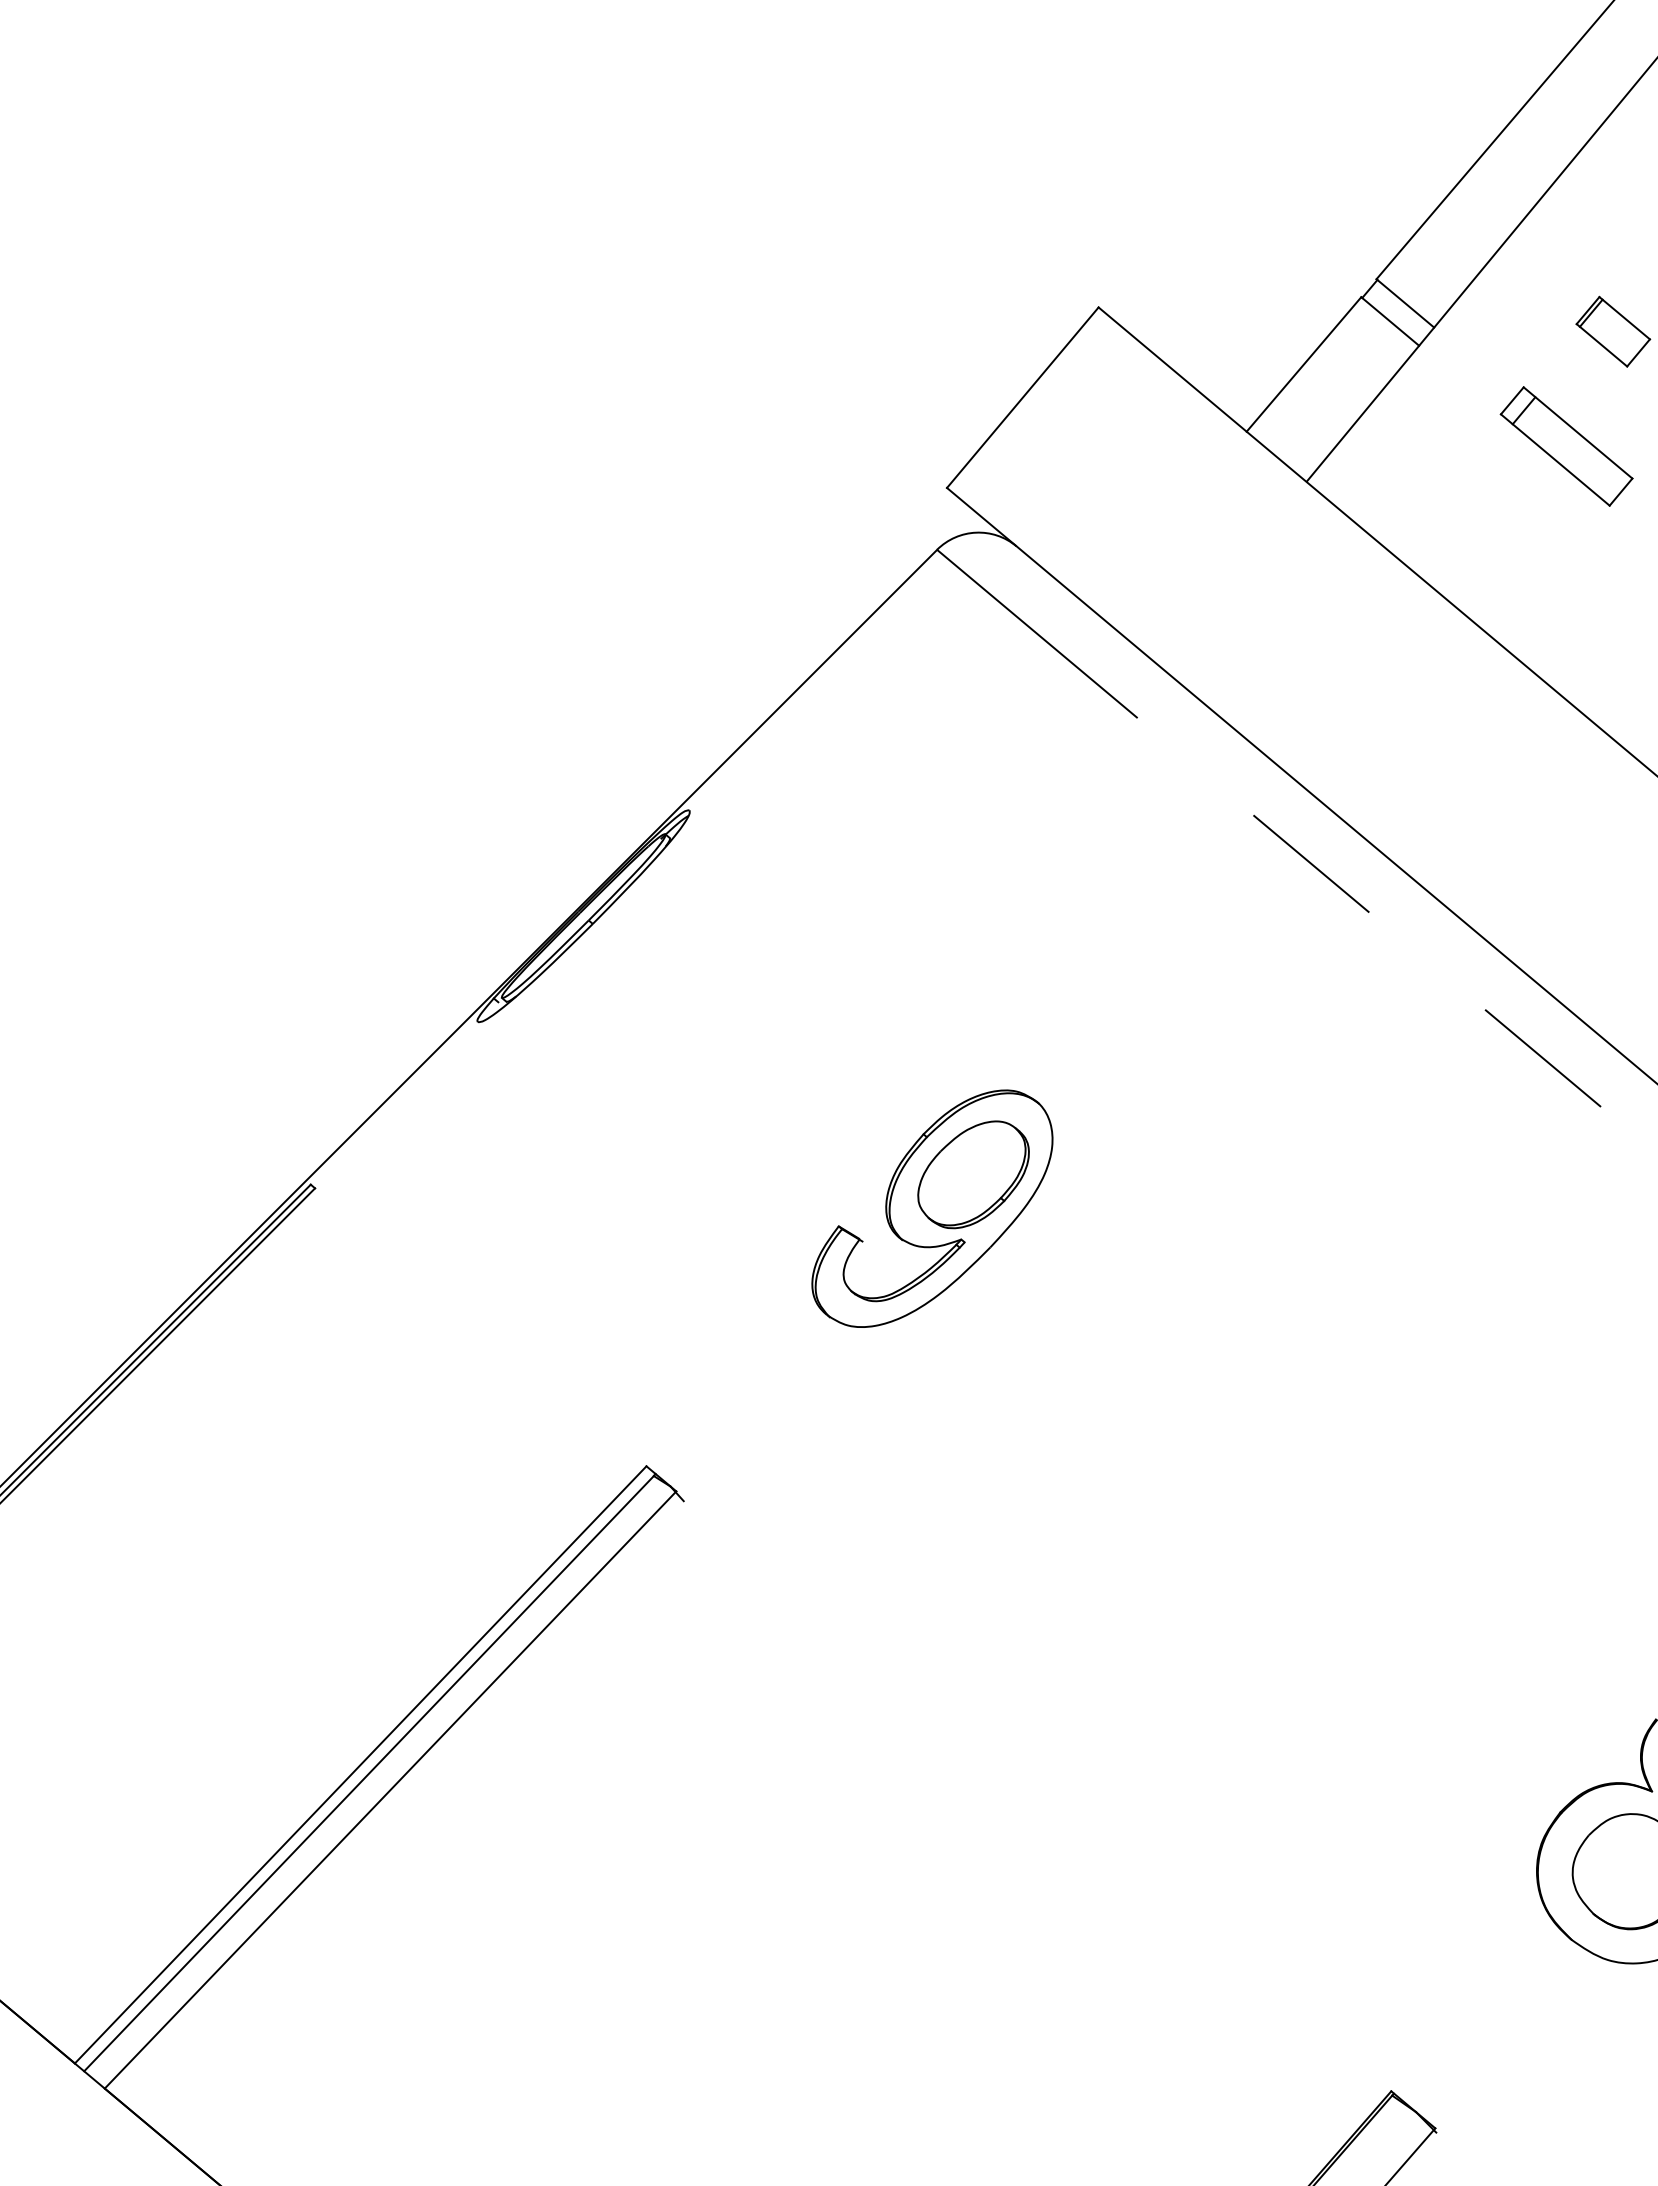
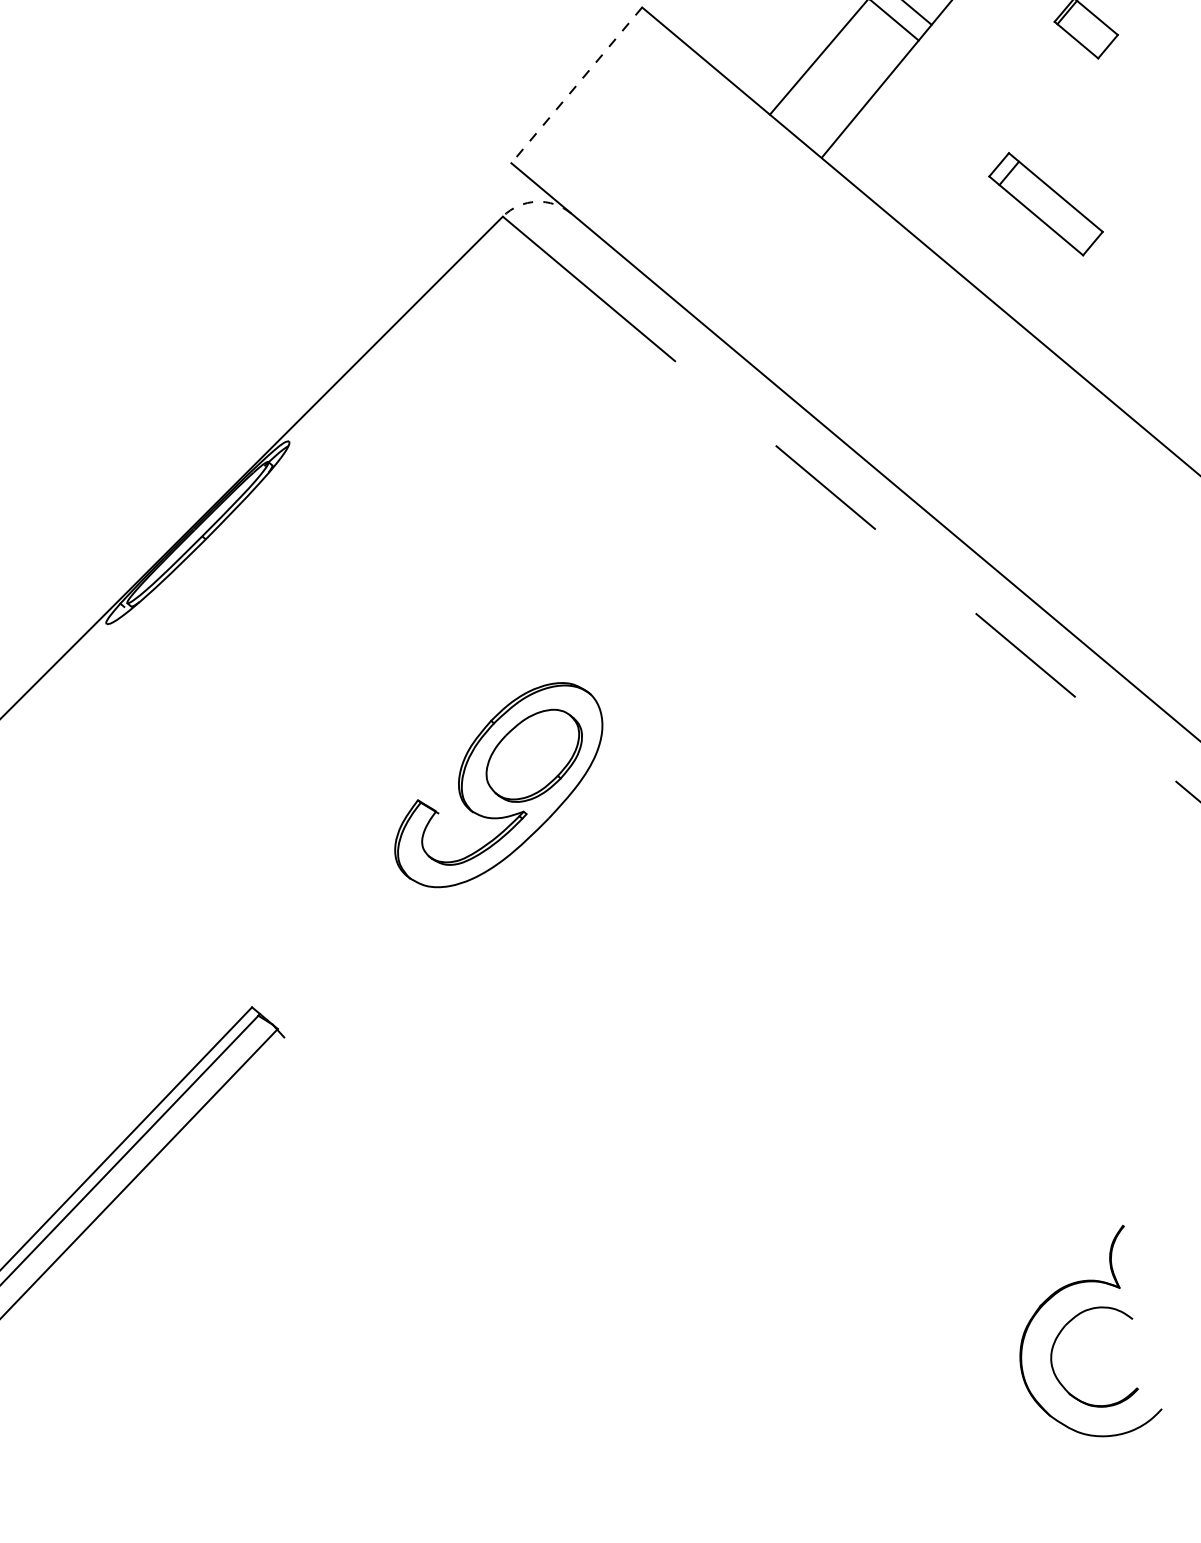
line: (1022, 397) -> (576, 85), solid -> dashed
part: (1566, 446) -> (1045, 204), moved
arc: (976, 532) -> (536, 201), solid -> dashed

